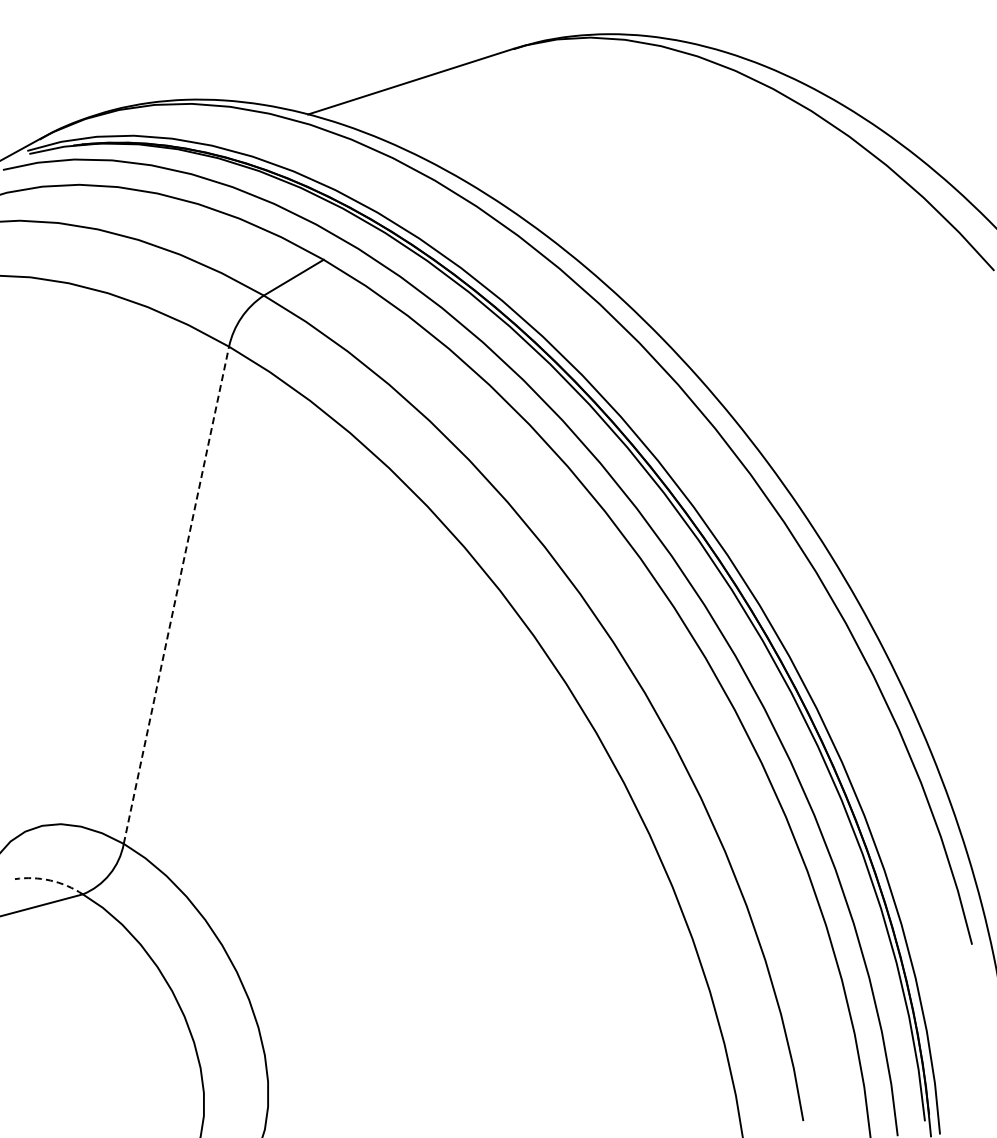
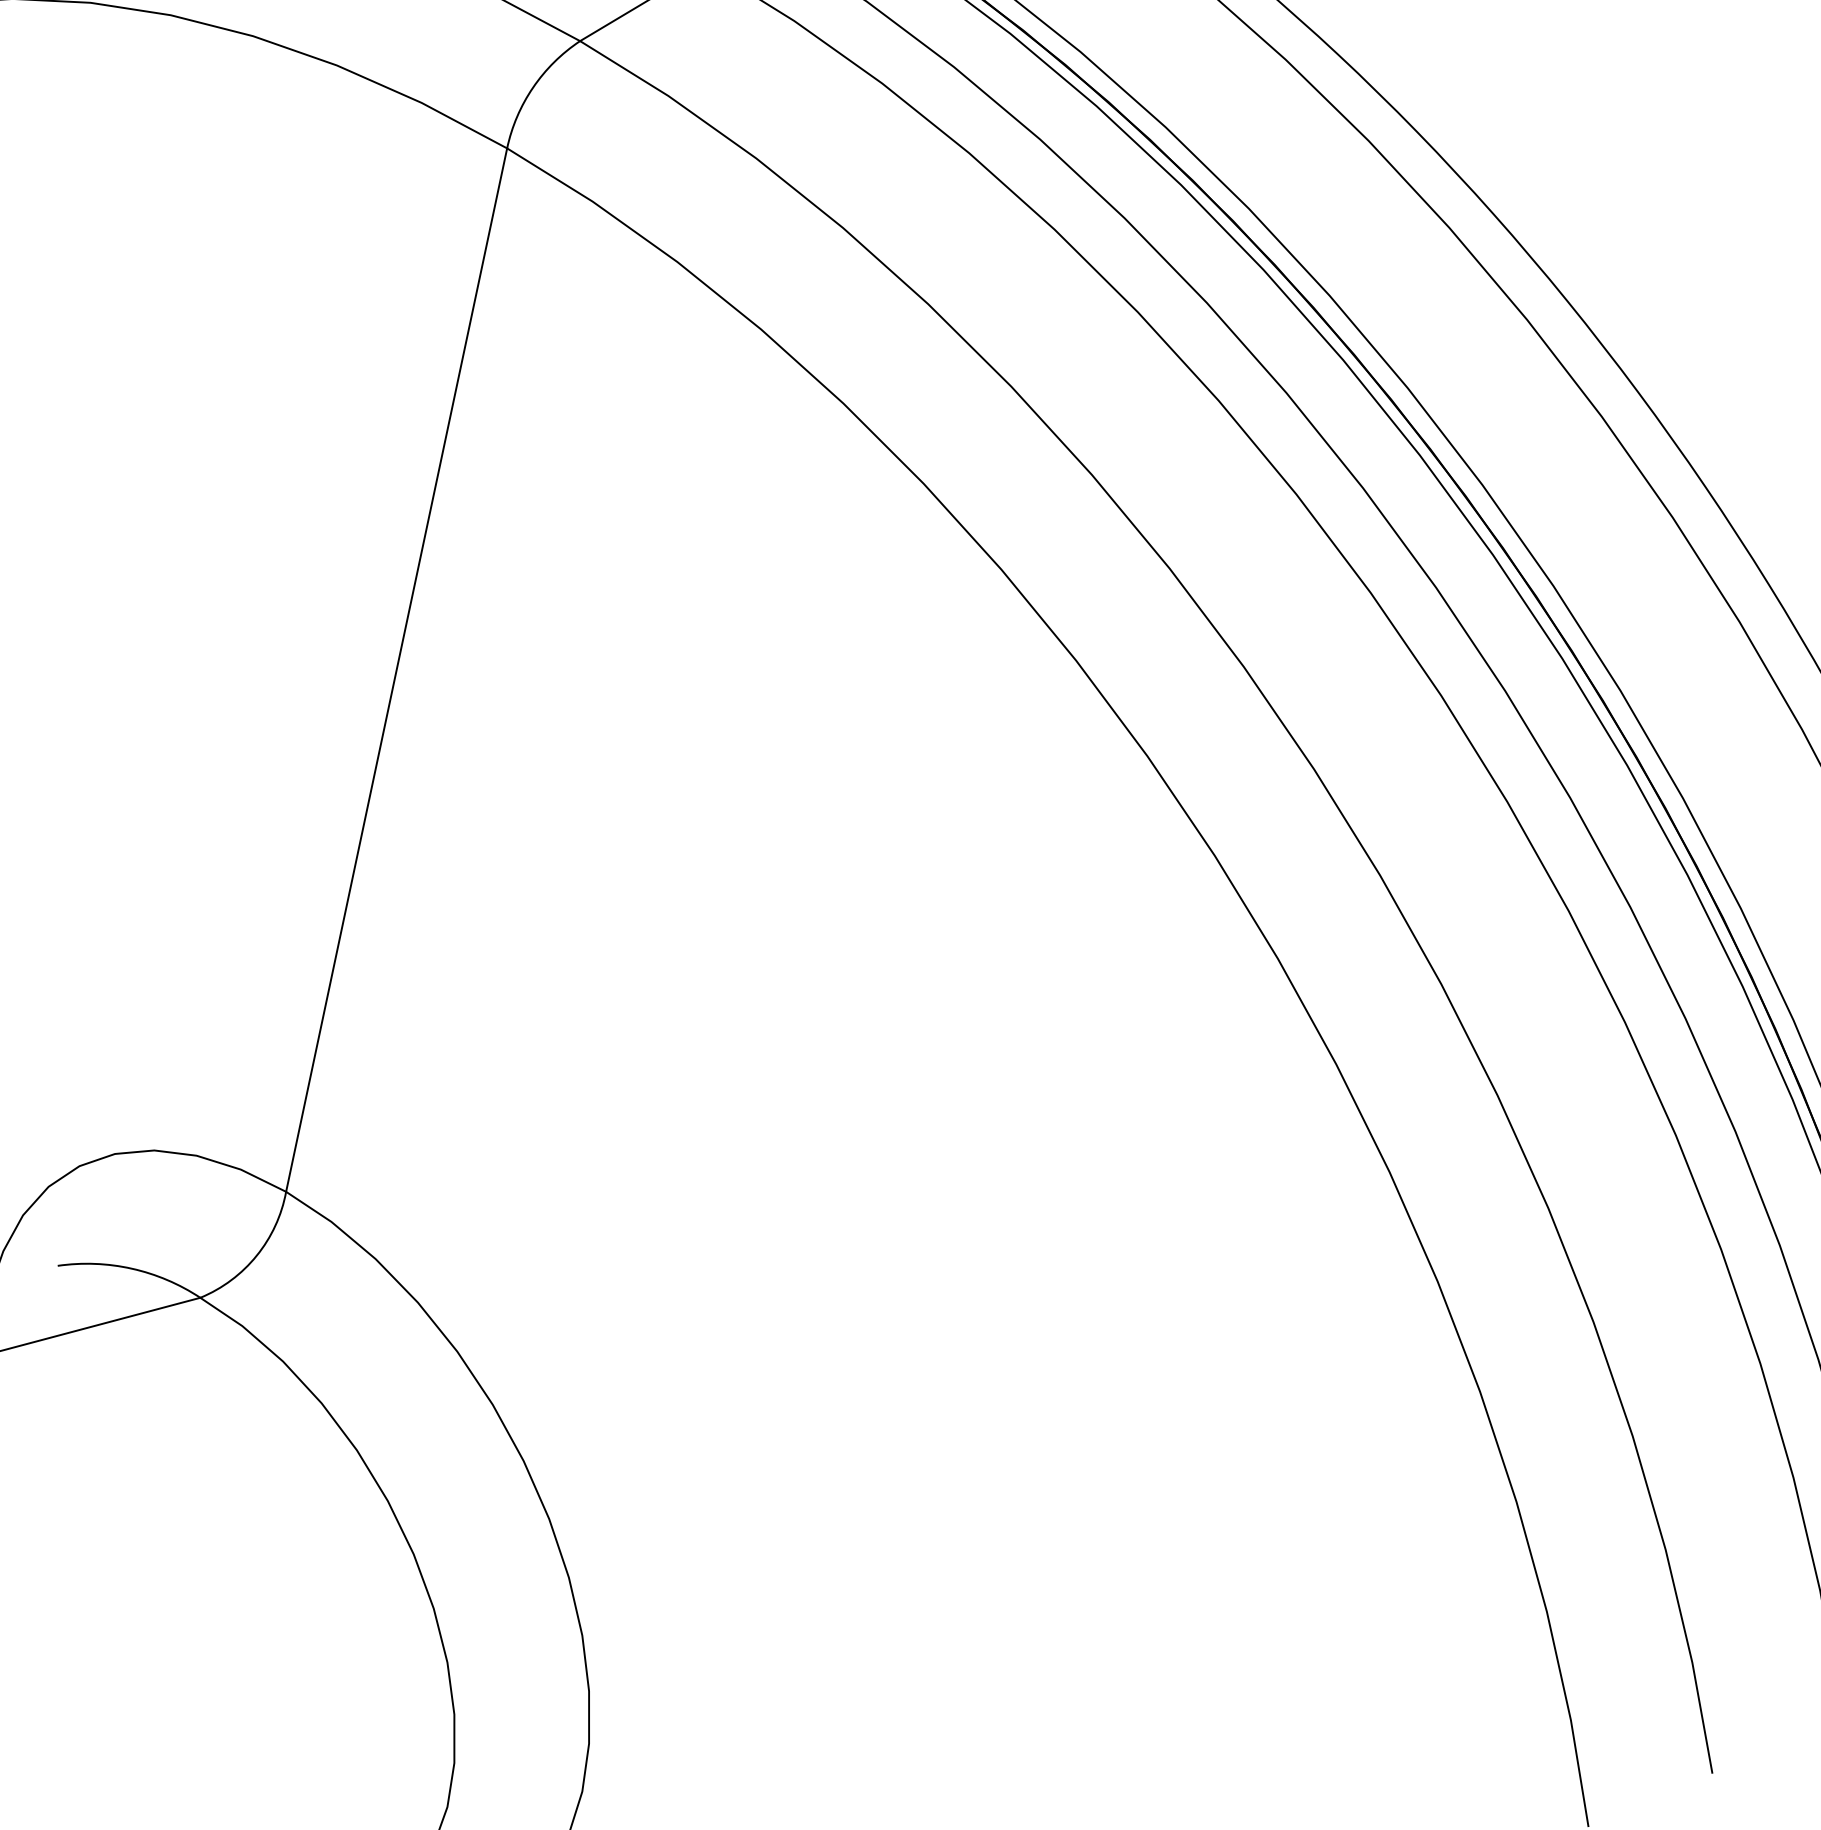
line: (176, 594) -> (396, 668), dashed -> solid
arc: (50, 880) -> (132, 1268), dashed -> solid

